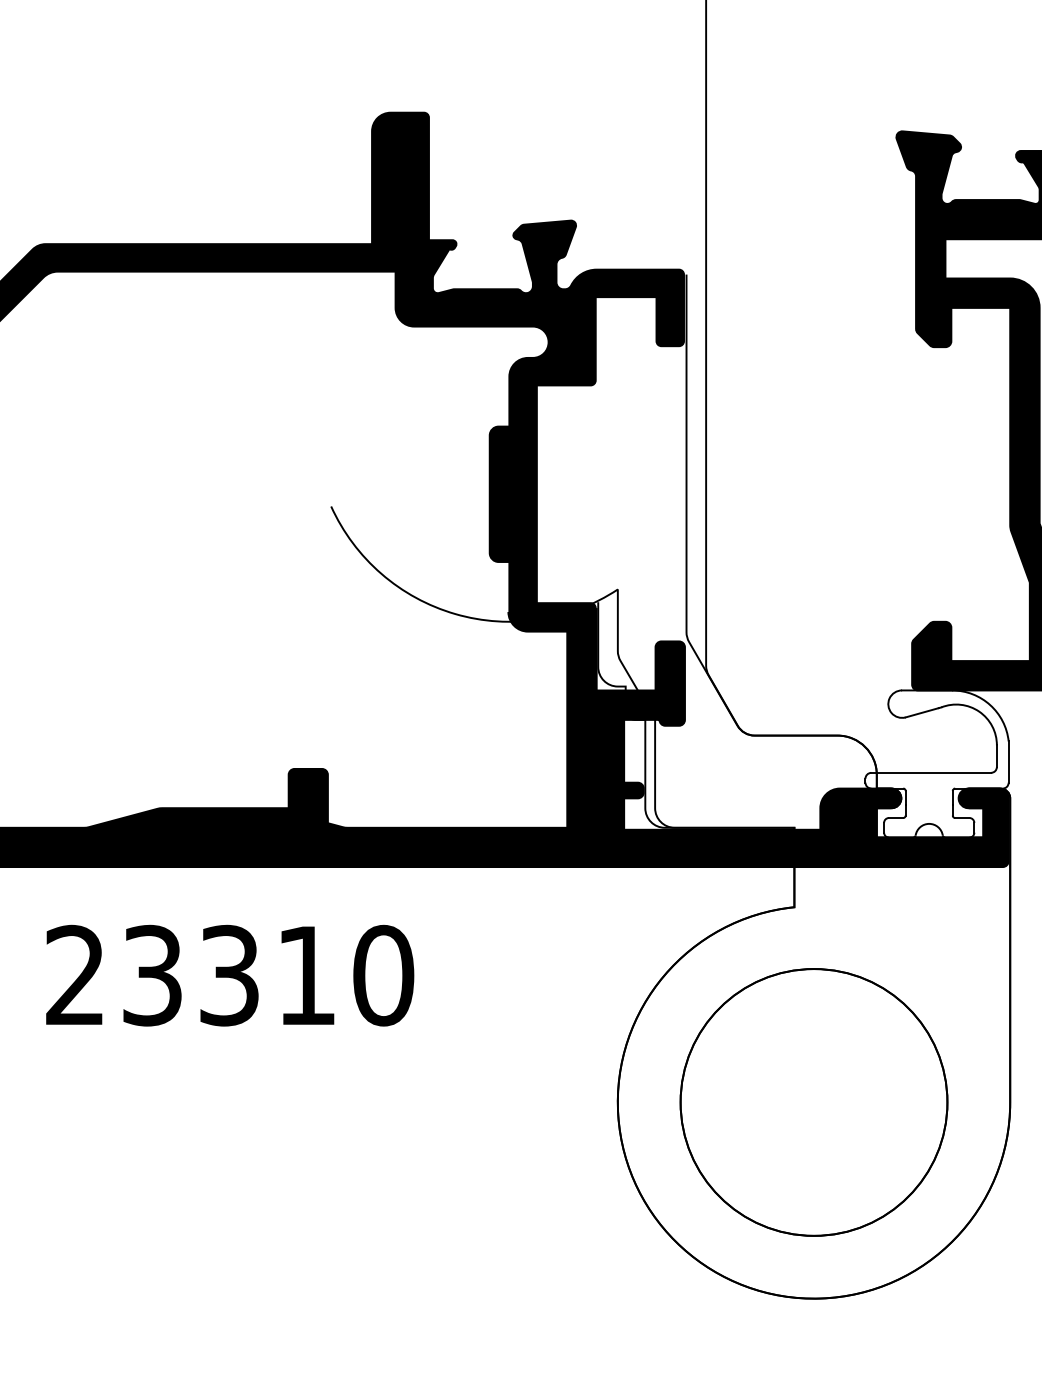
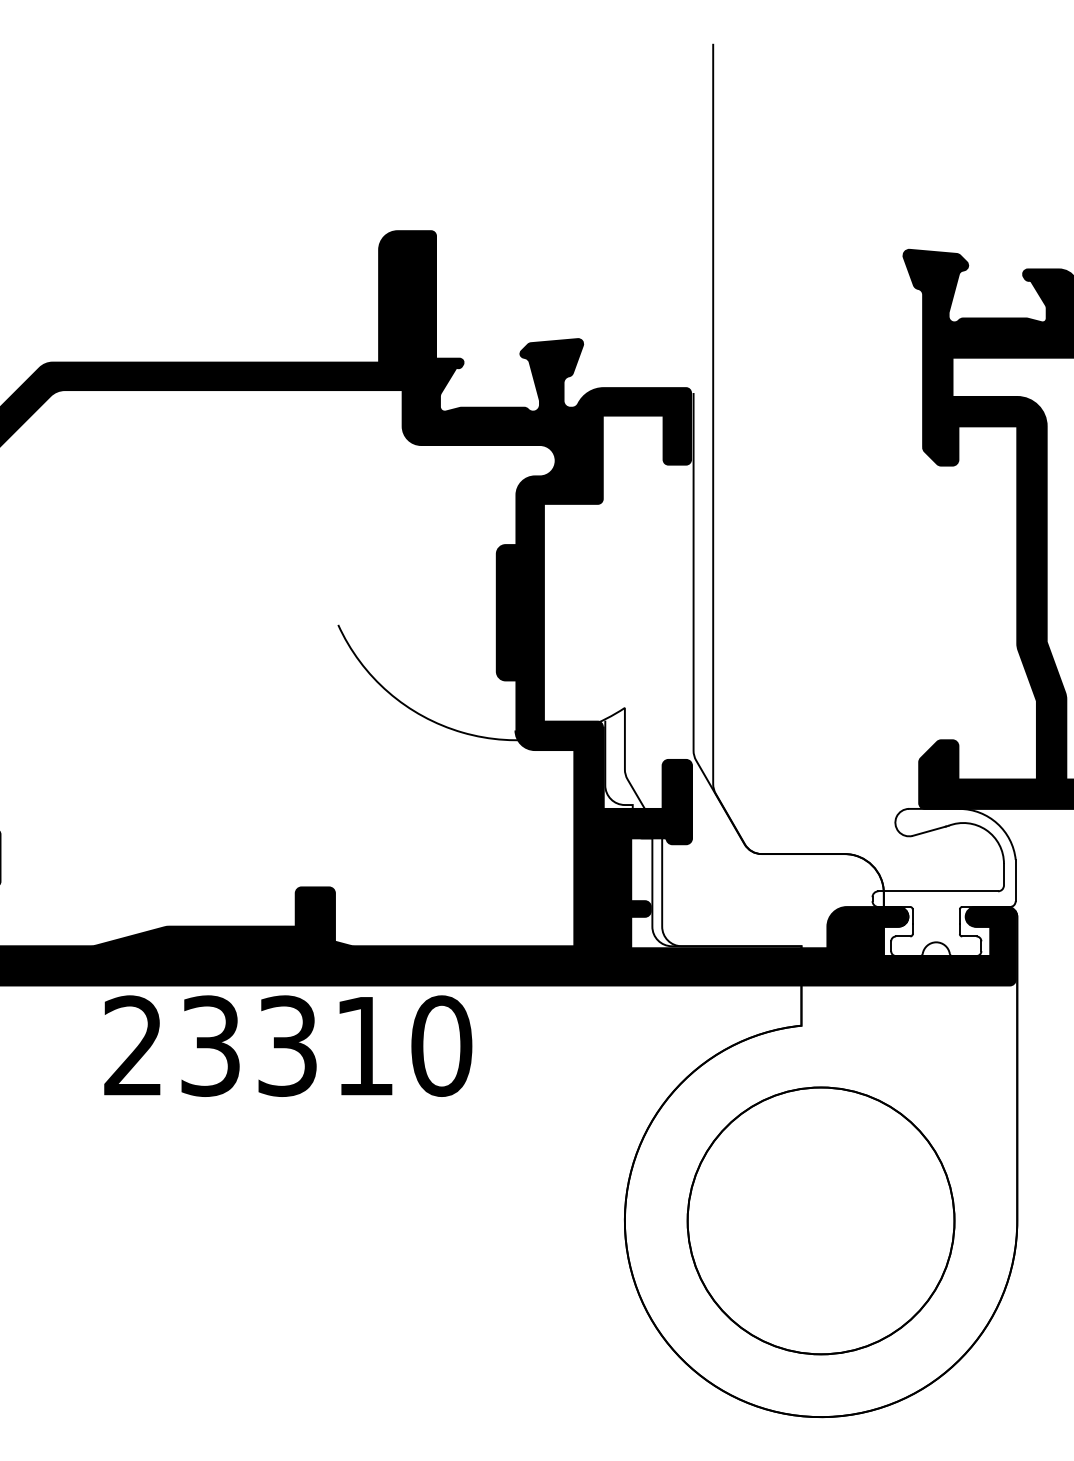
text: (230, 975) -> (288, 1045), moved

